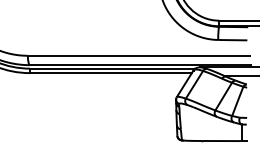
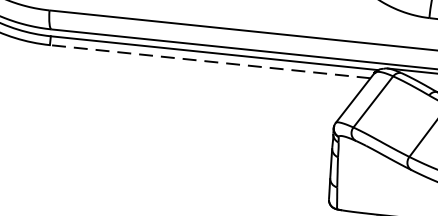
line: (110, 73) -> (209, 62), solid -> dashed

